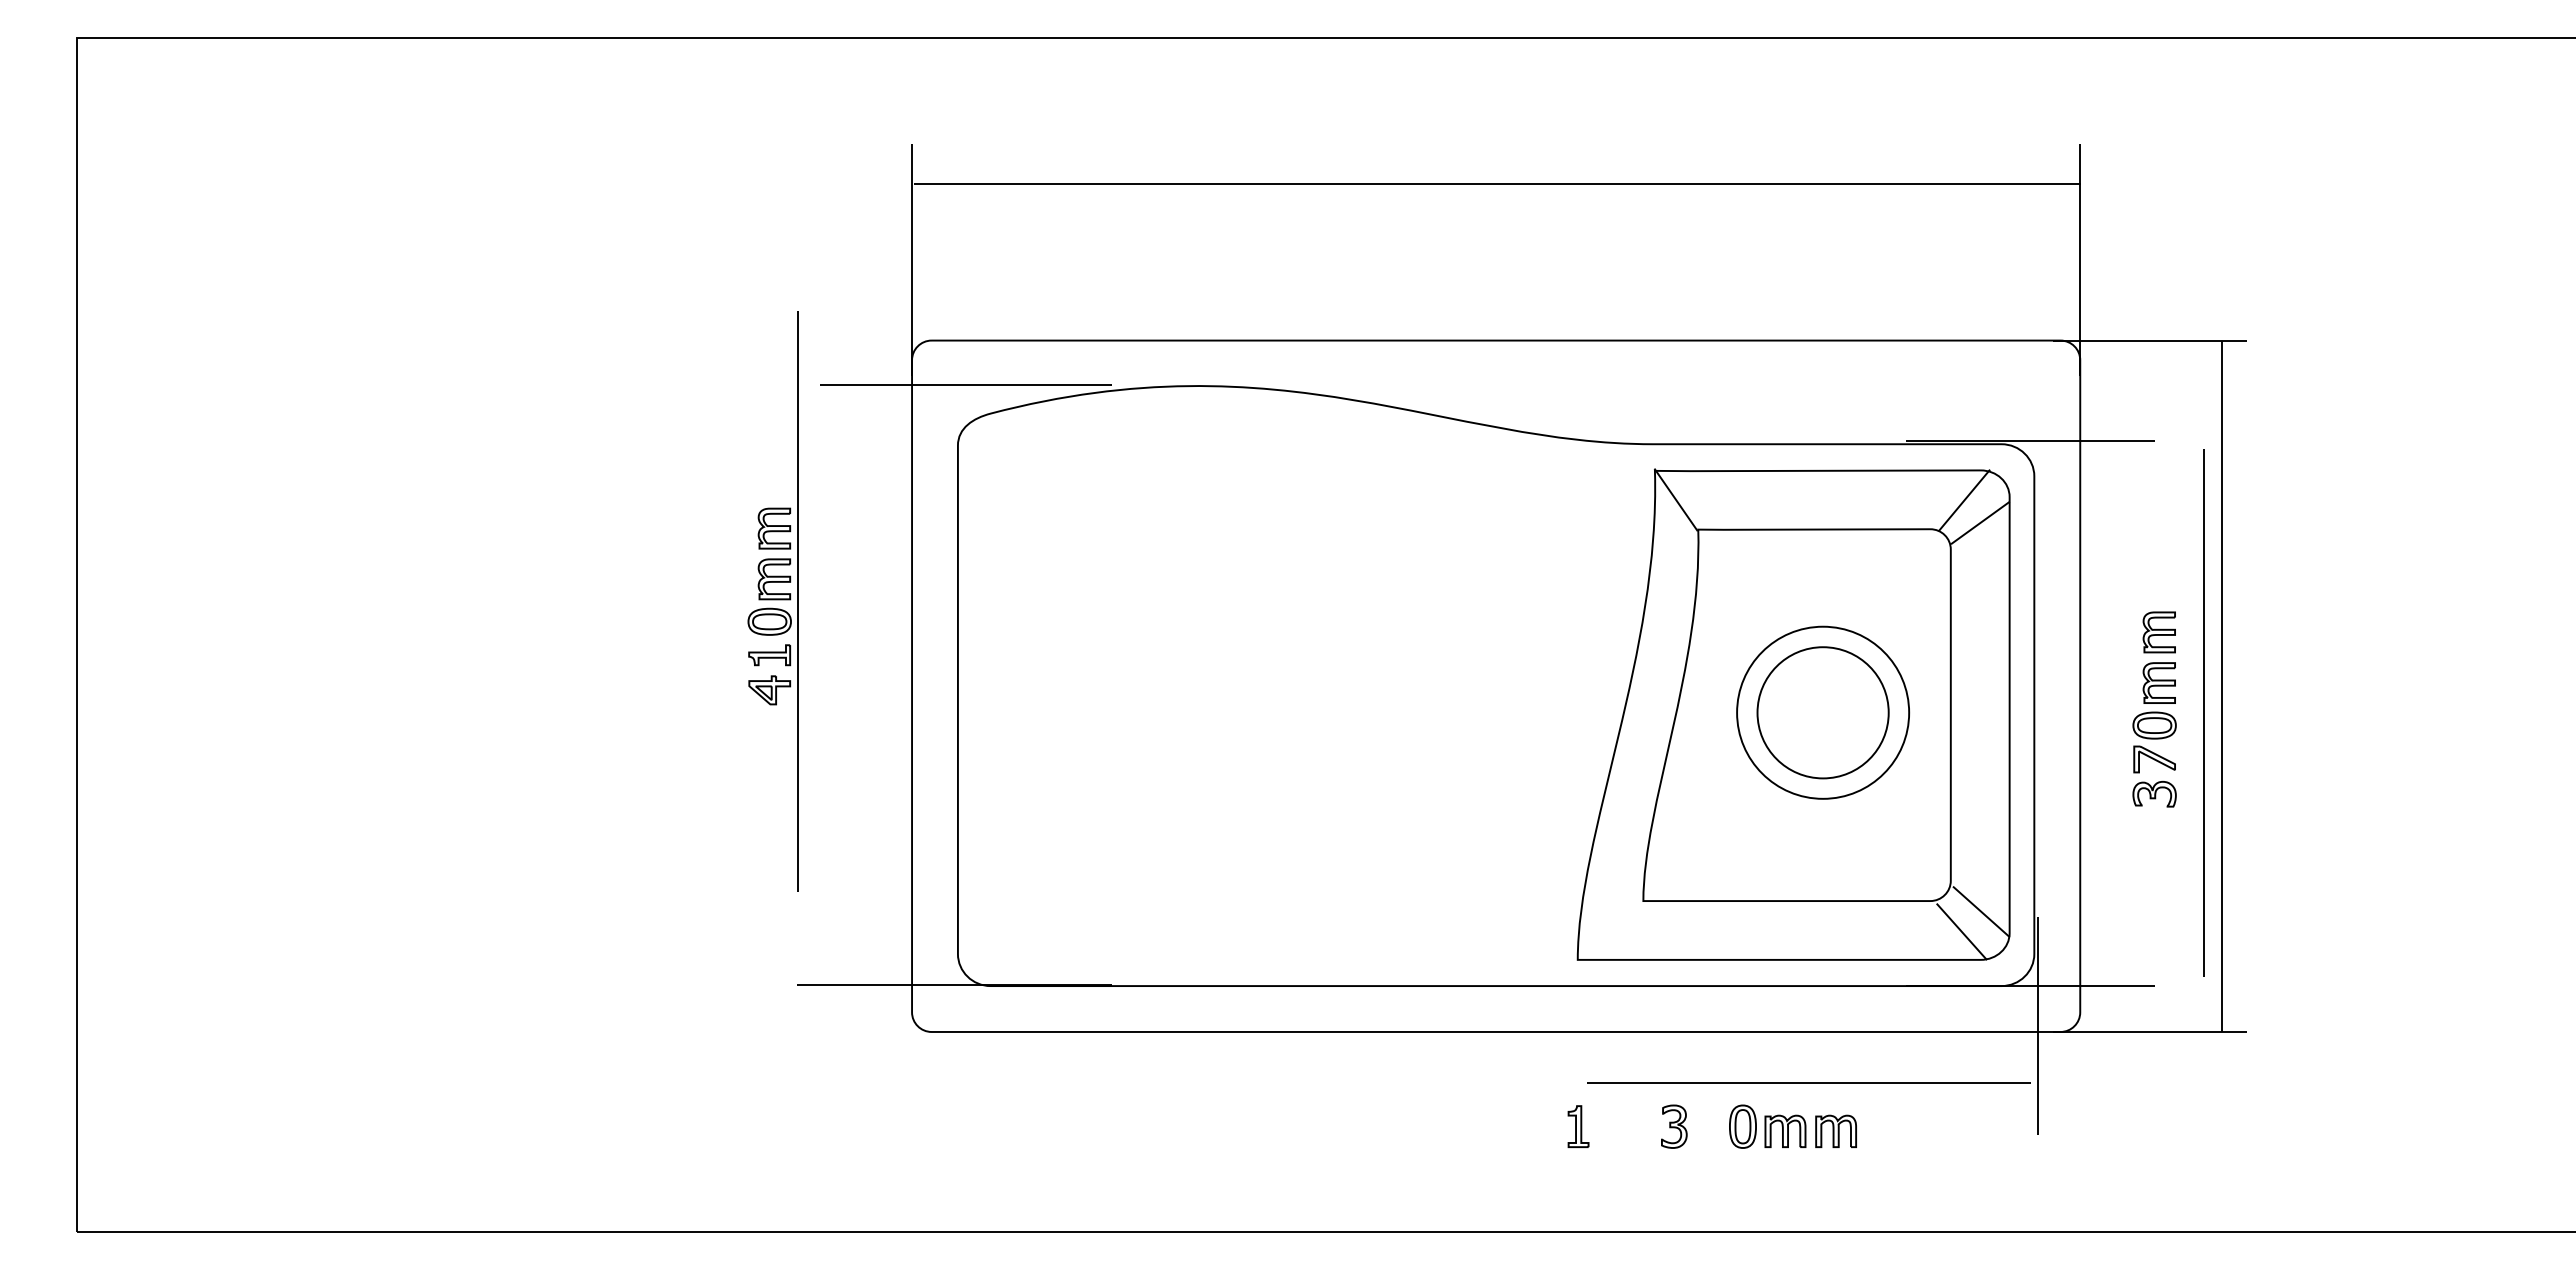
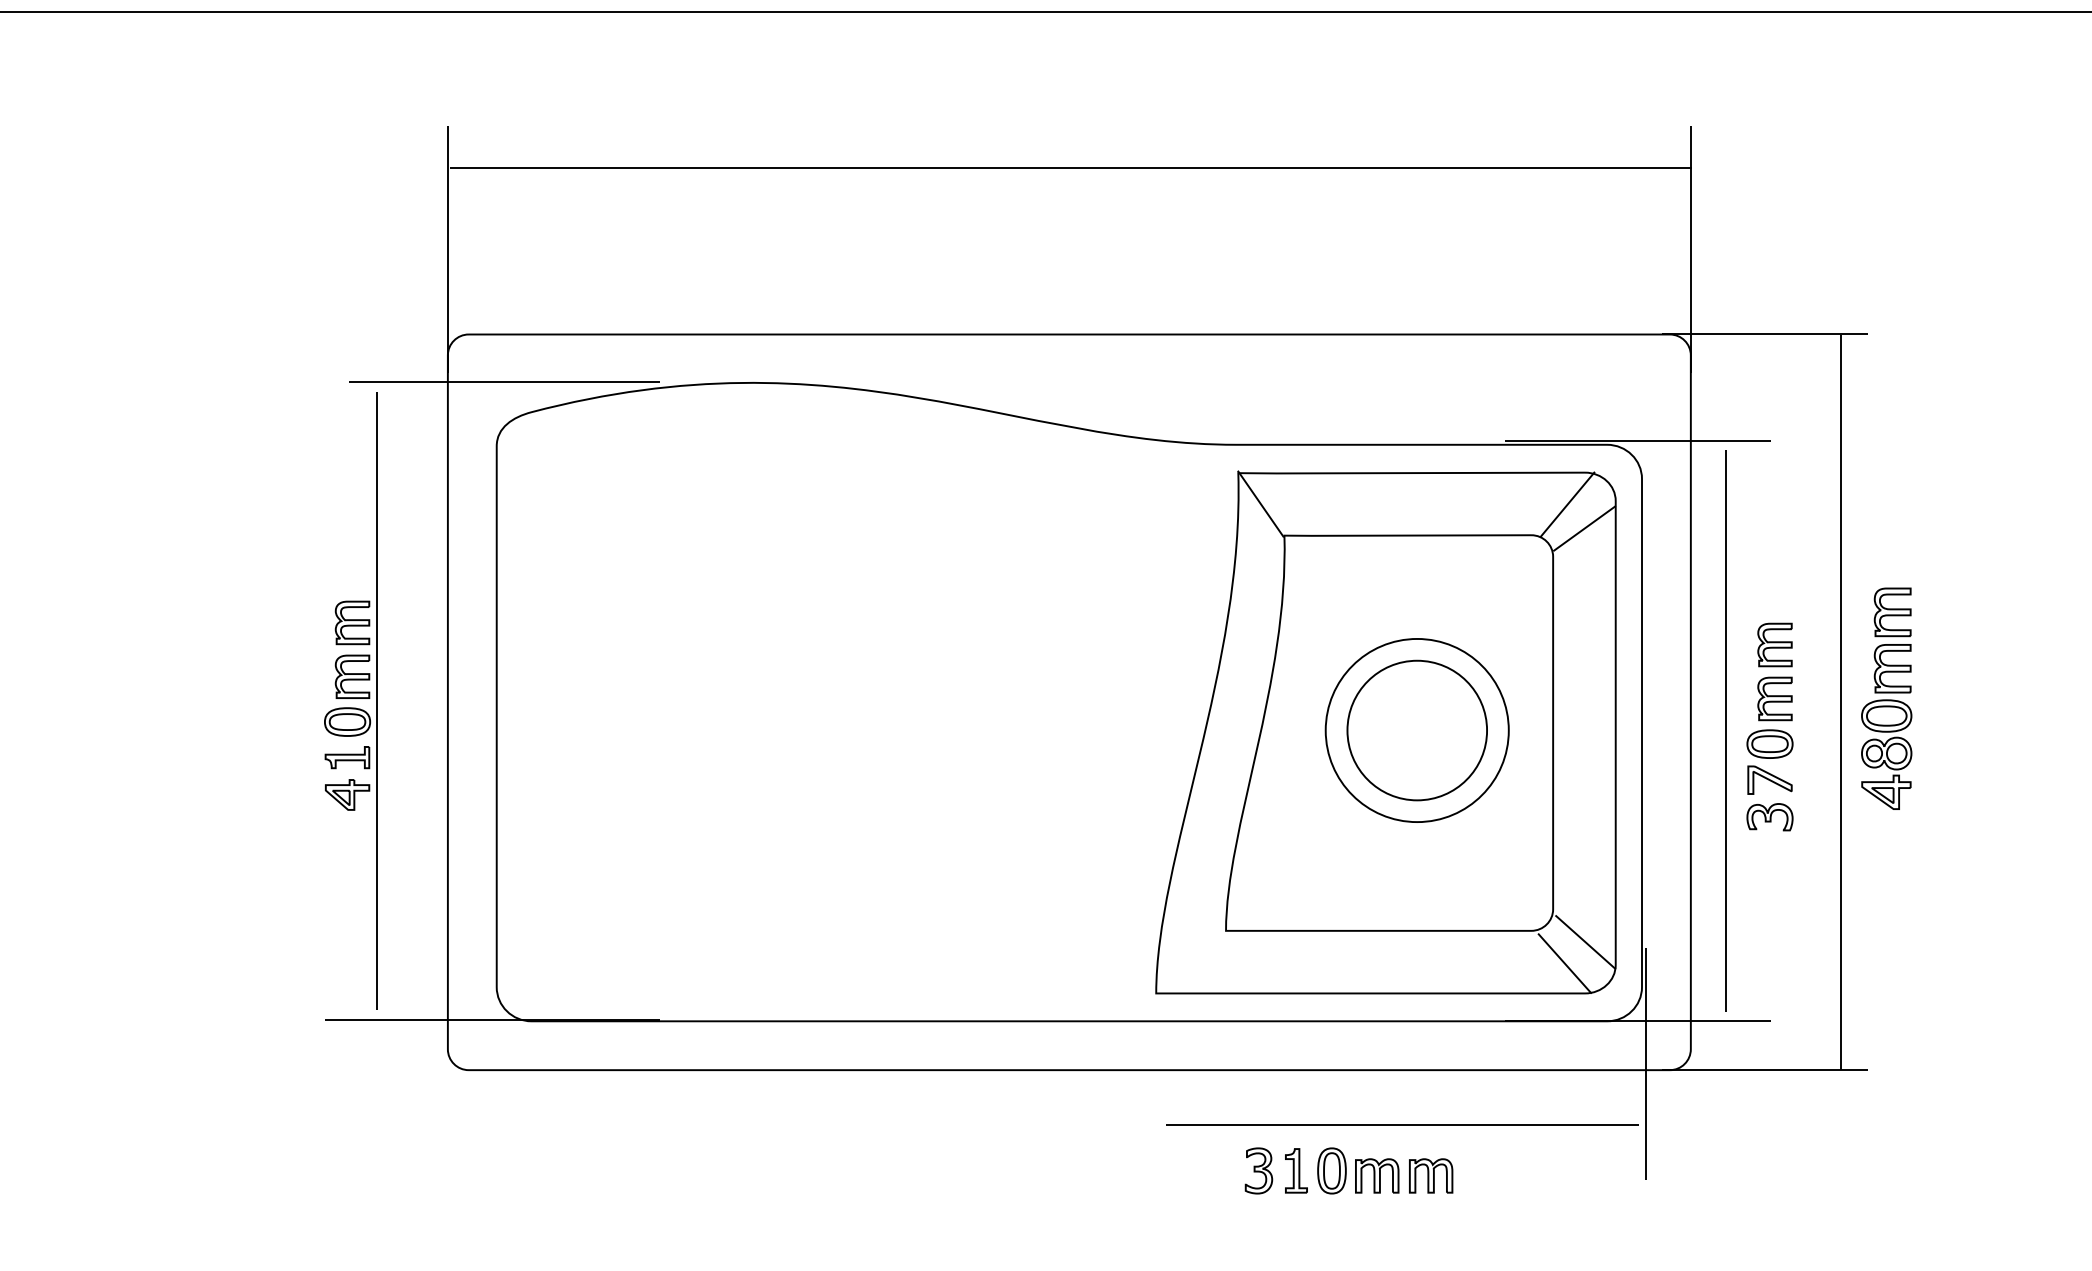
part: (772, 601) -> (350, 700), moved
part: (2264, 682) -> (1886, 698), added
line: (2203, 712) -> (1726, 730), moved
part: (1578, 1126) -> (1296, 1170), moved

